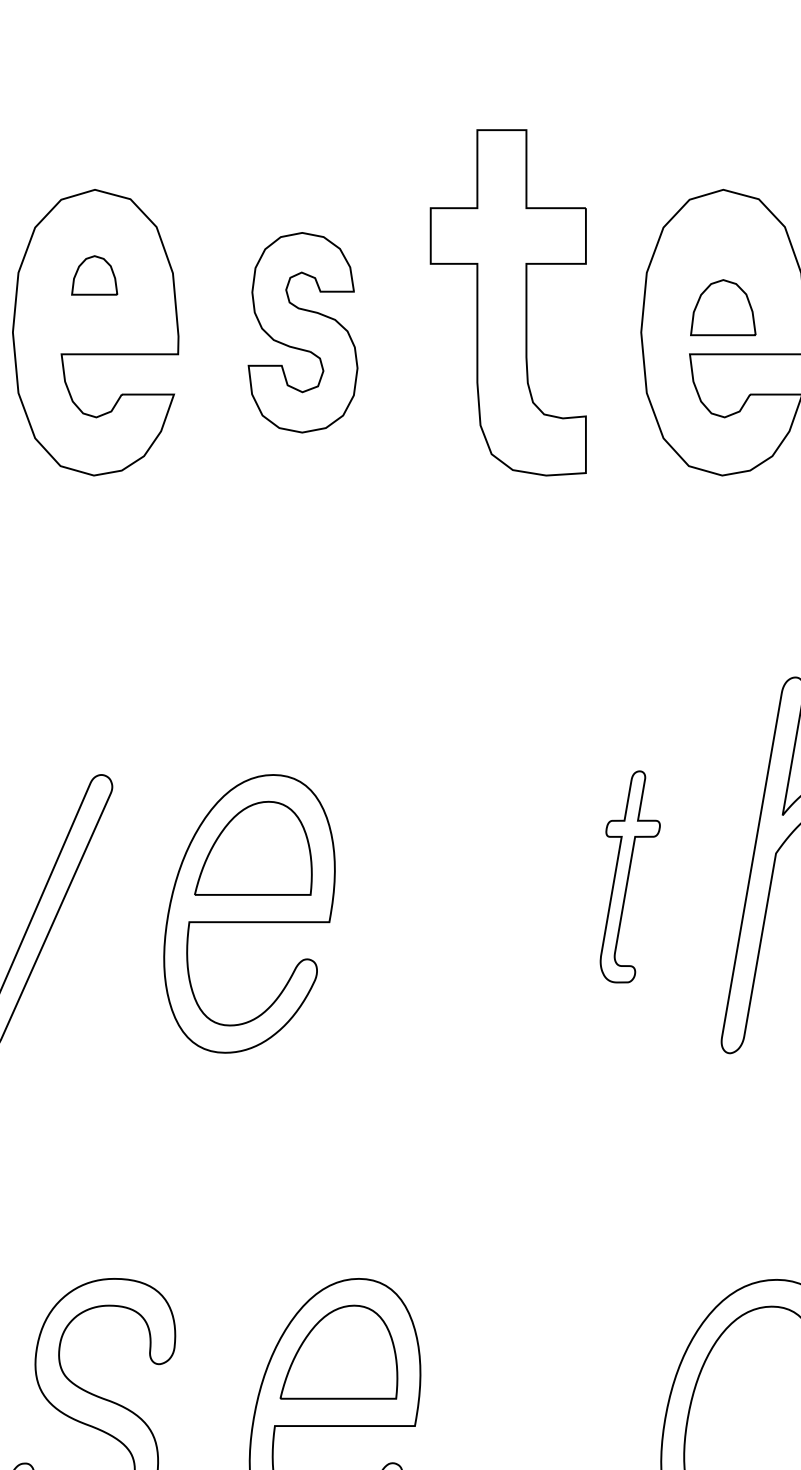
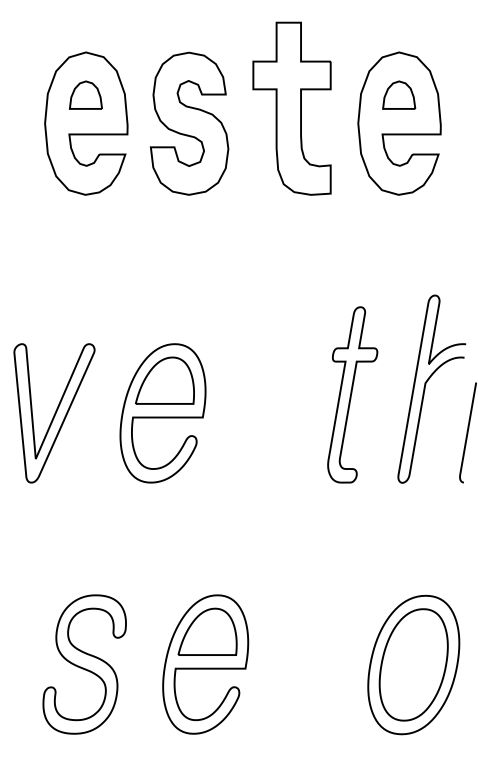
part: (94, 274) -> (85, 94), size x1.43
part: (723, 306) -> (399, 94), moved
part: (302, 332) -> (189, 123), size x1.43
part: (629, 876) -> (352, 394), size x1.67

